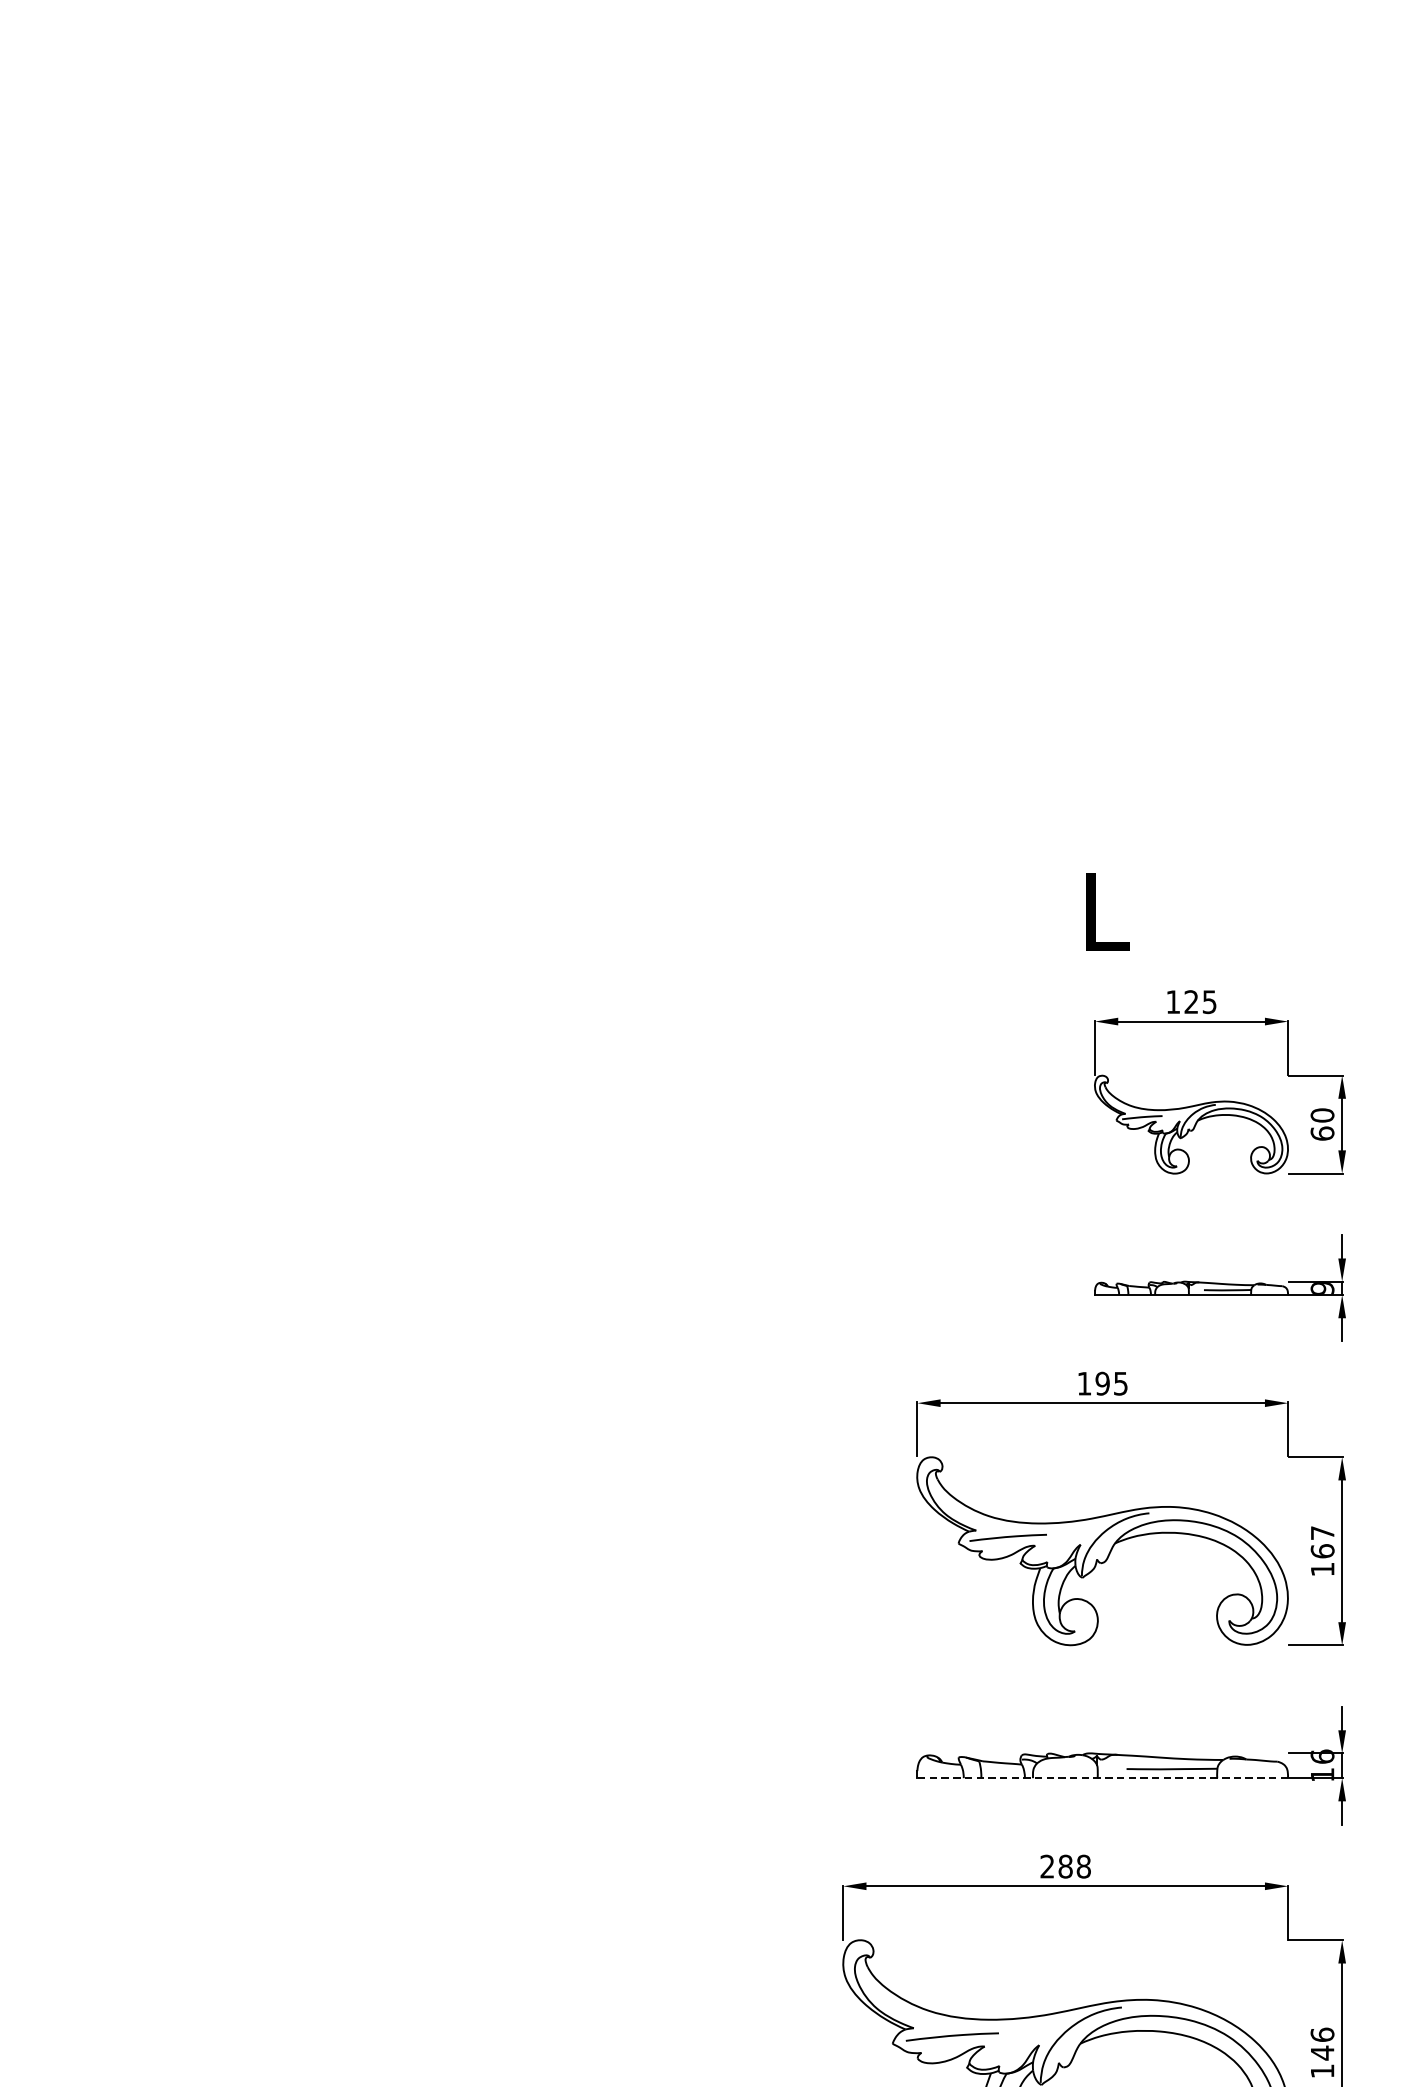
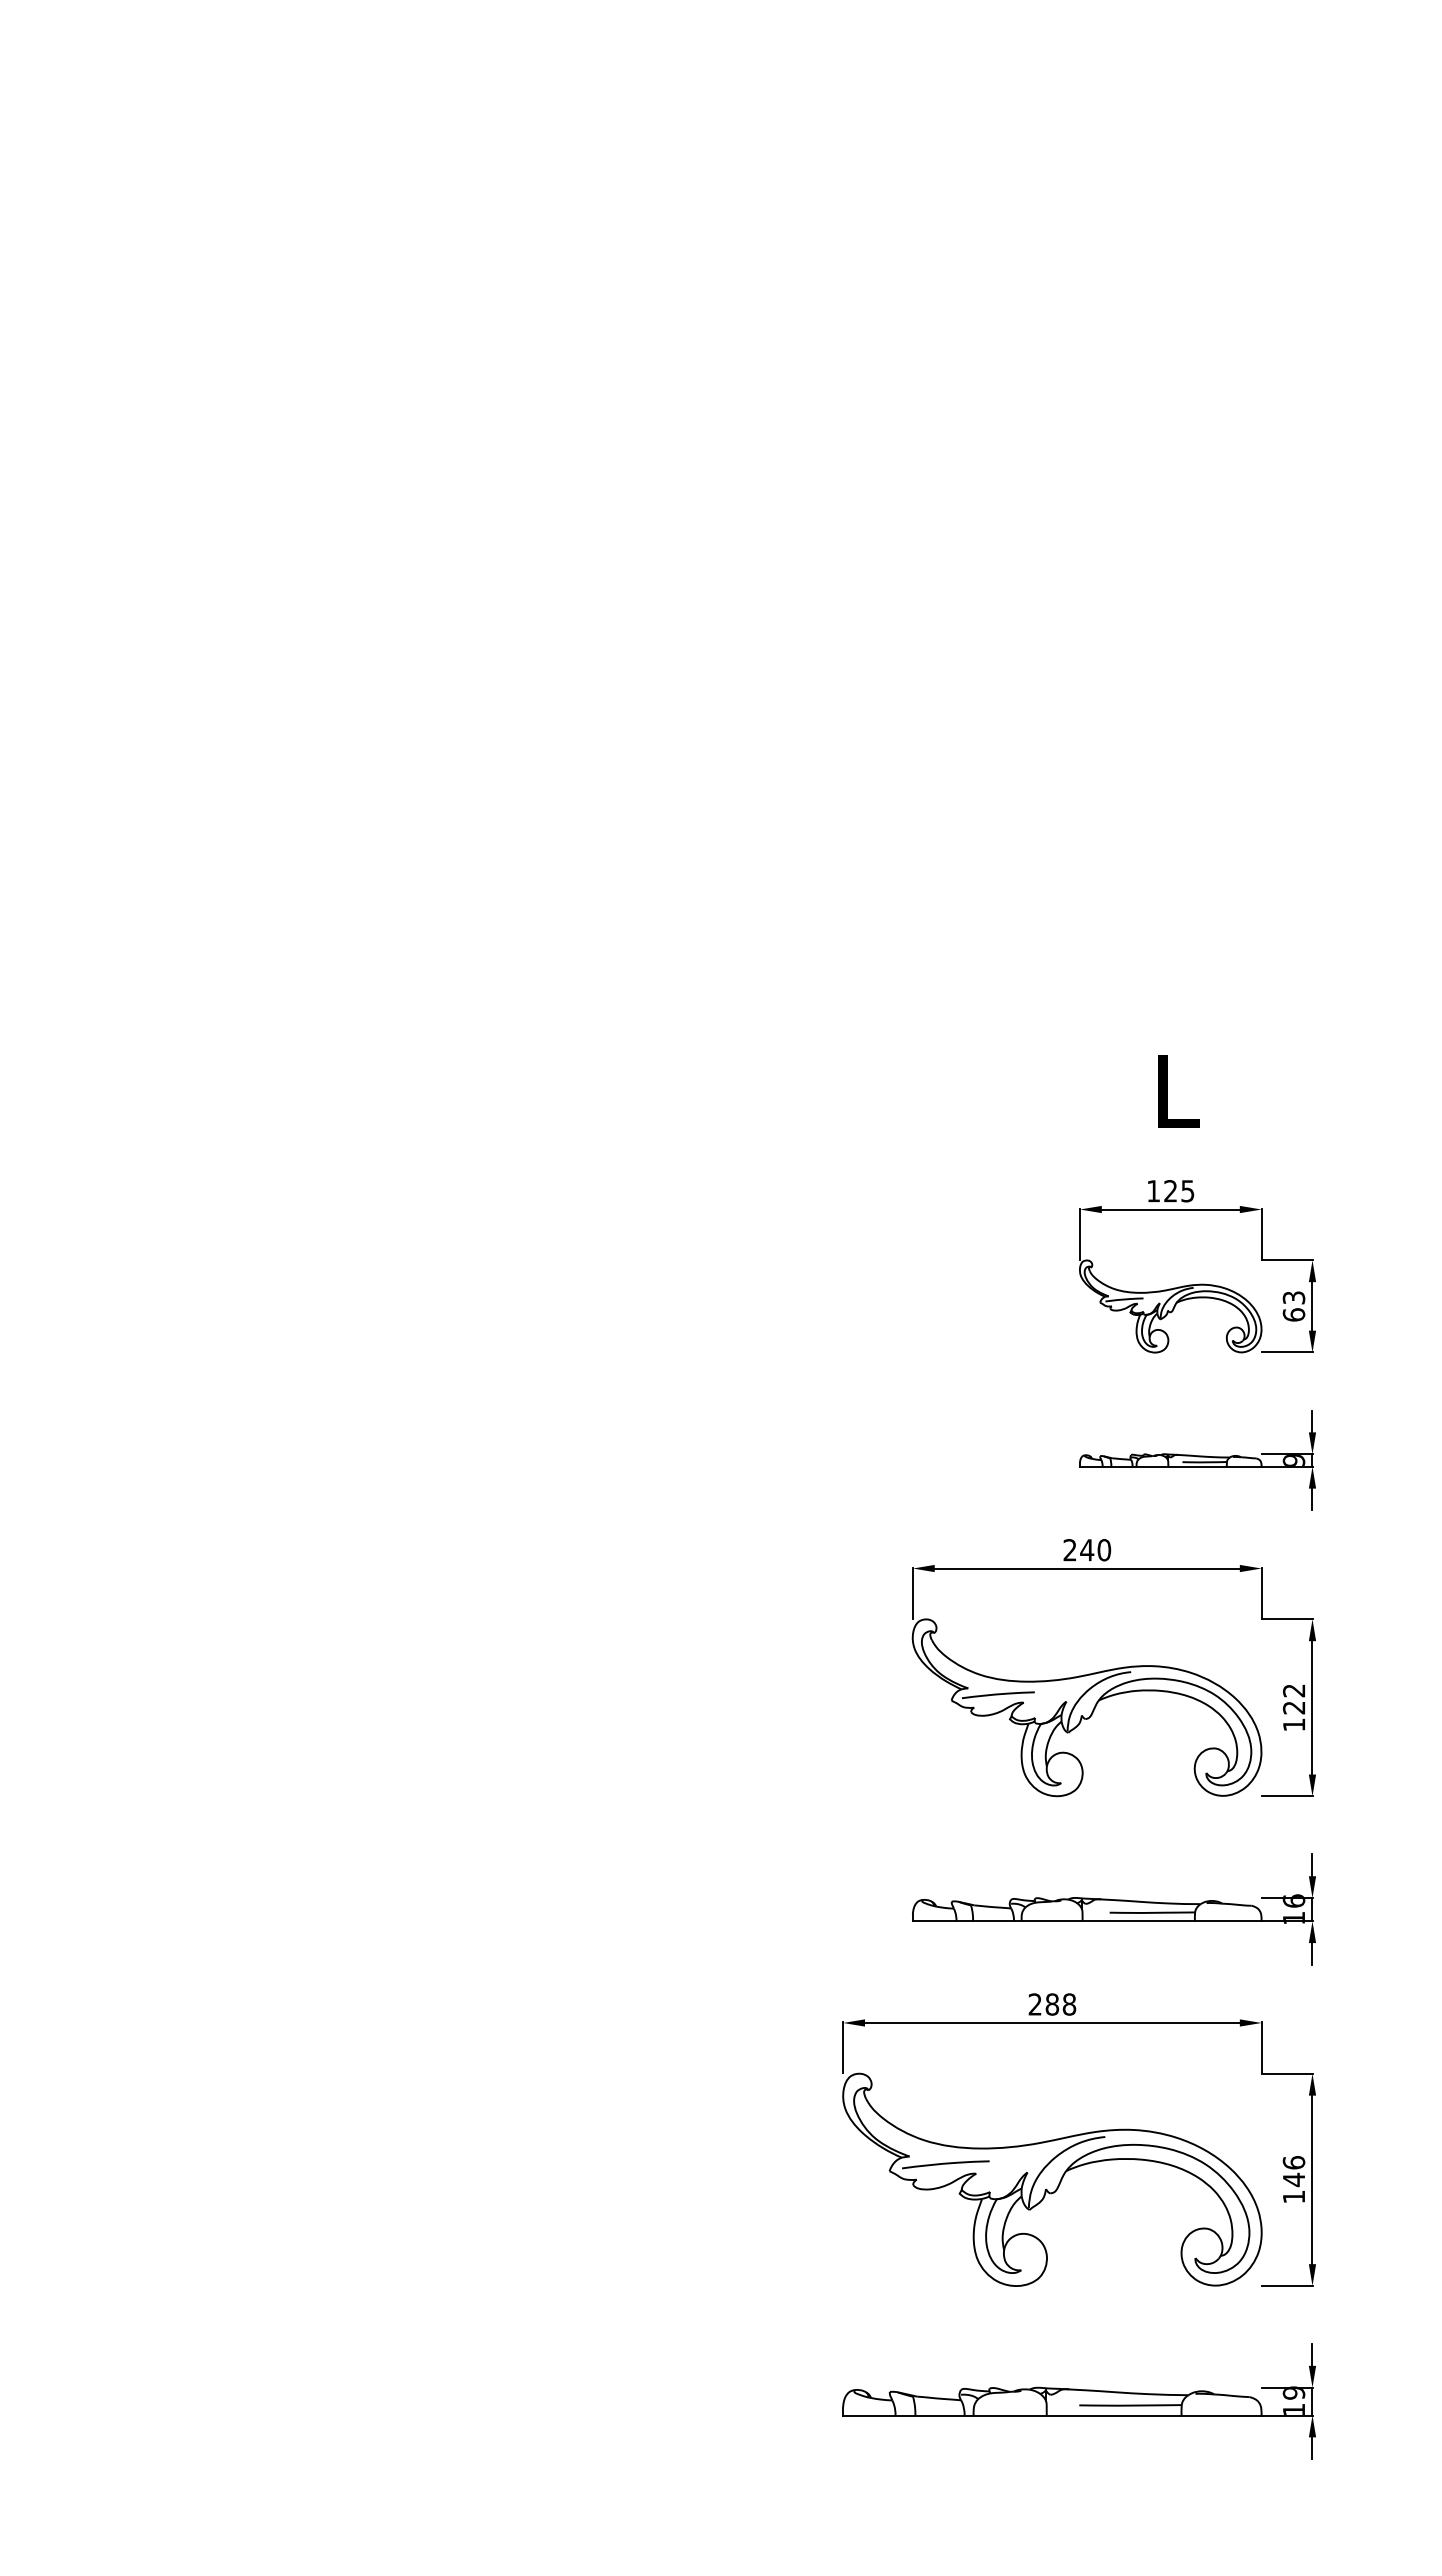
text: (1107, 912) -> (1178, 1091), moved
text: (1321, 1115) -> (1293, 1297), 60 -> 63
text: (1103, 1384) -> (1087, 1550), 195 -> 240
text: (1323, 1542) -> (1294, 1699), 167 -> 122
line: (1101, 1778) -> (1086, 1921), dashed -> solid

